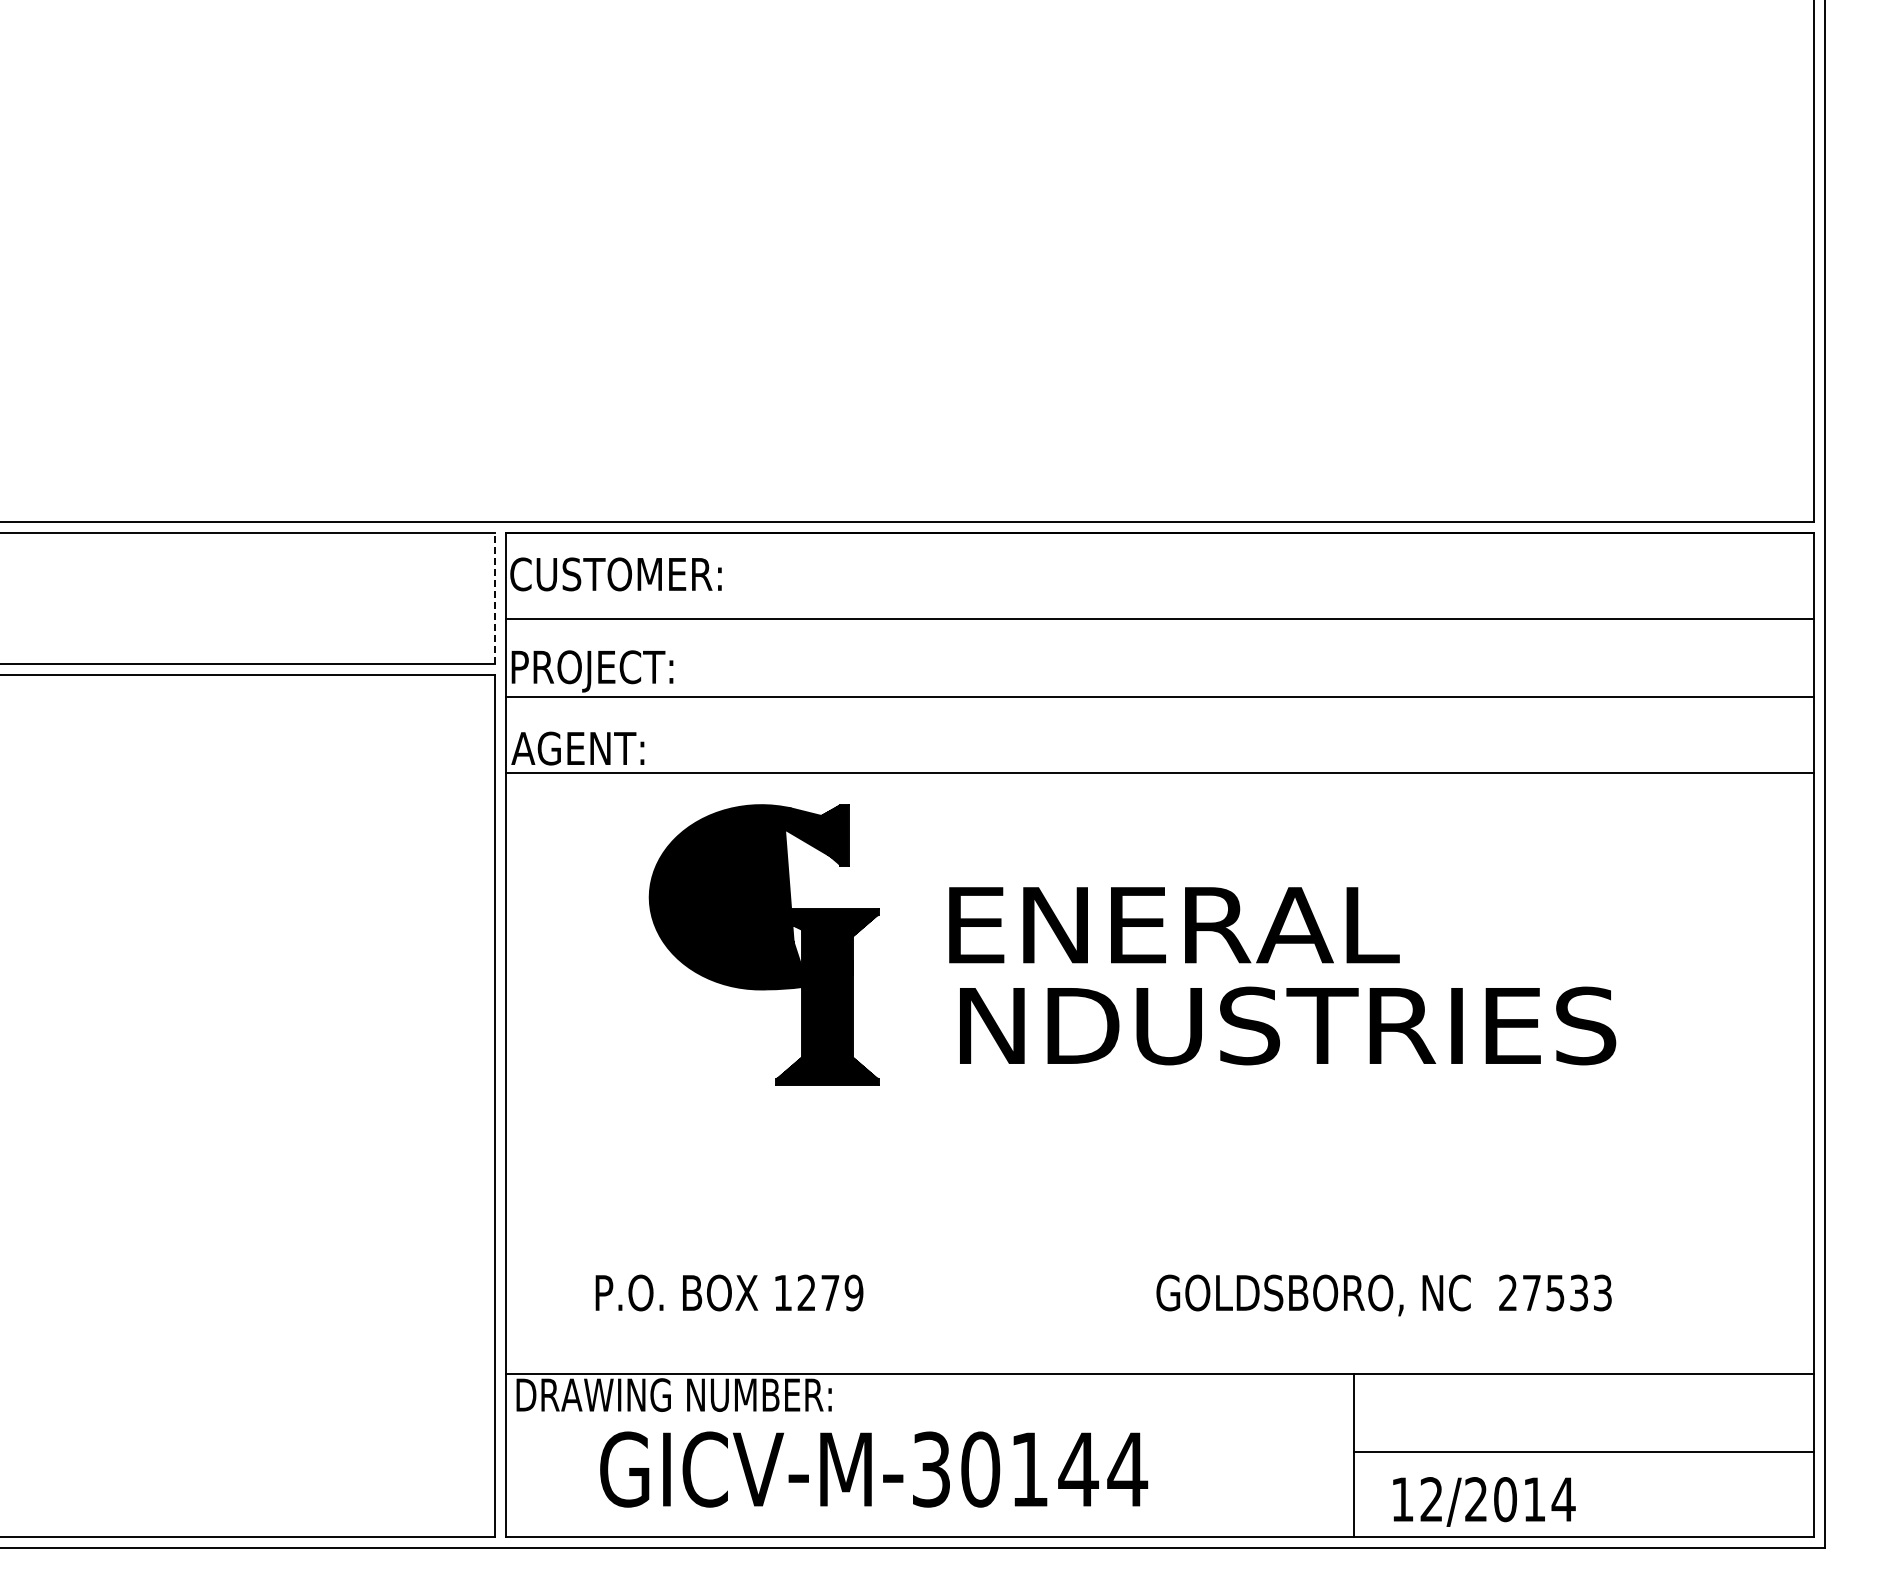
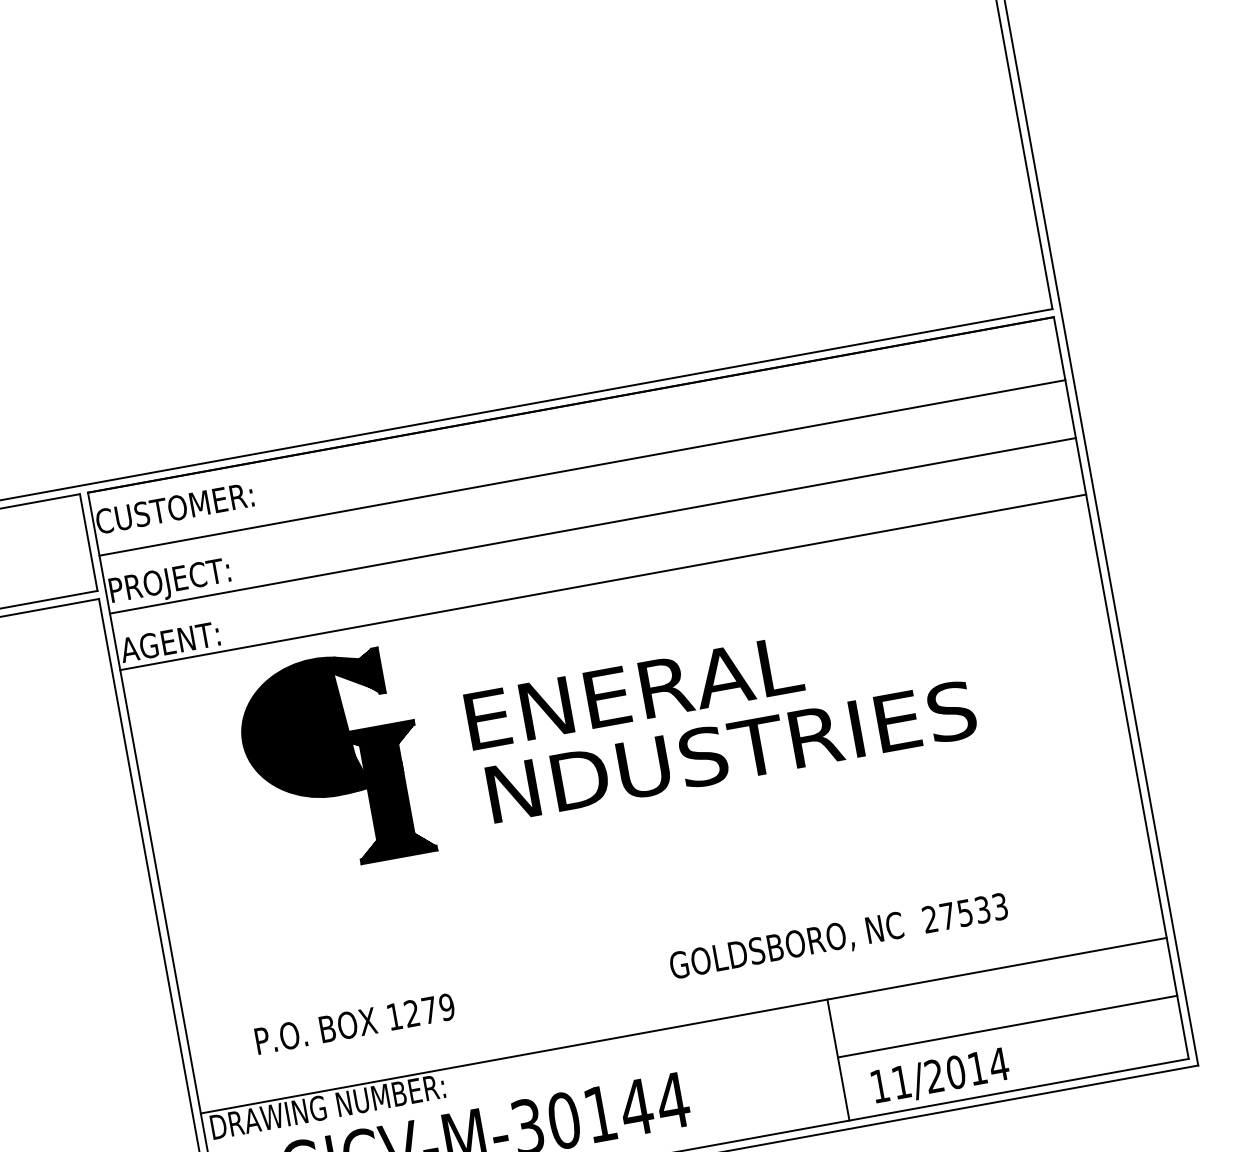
line: (495, 598) -> (88, 542), dashed -> solid
text: (1431, 1499) -> (901, 1082), 12/2014 -> 11/2014

